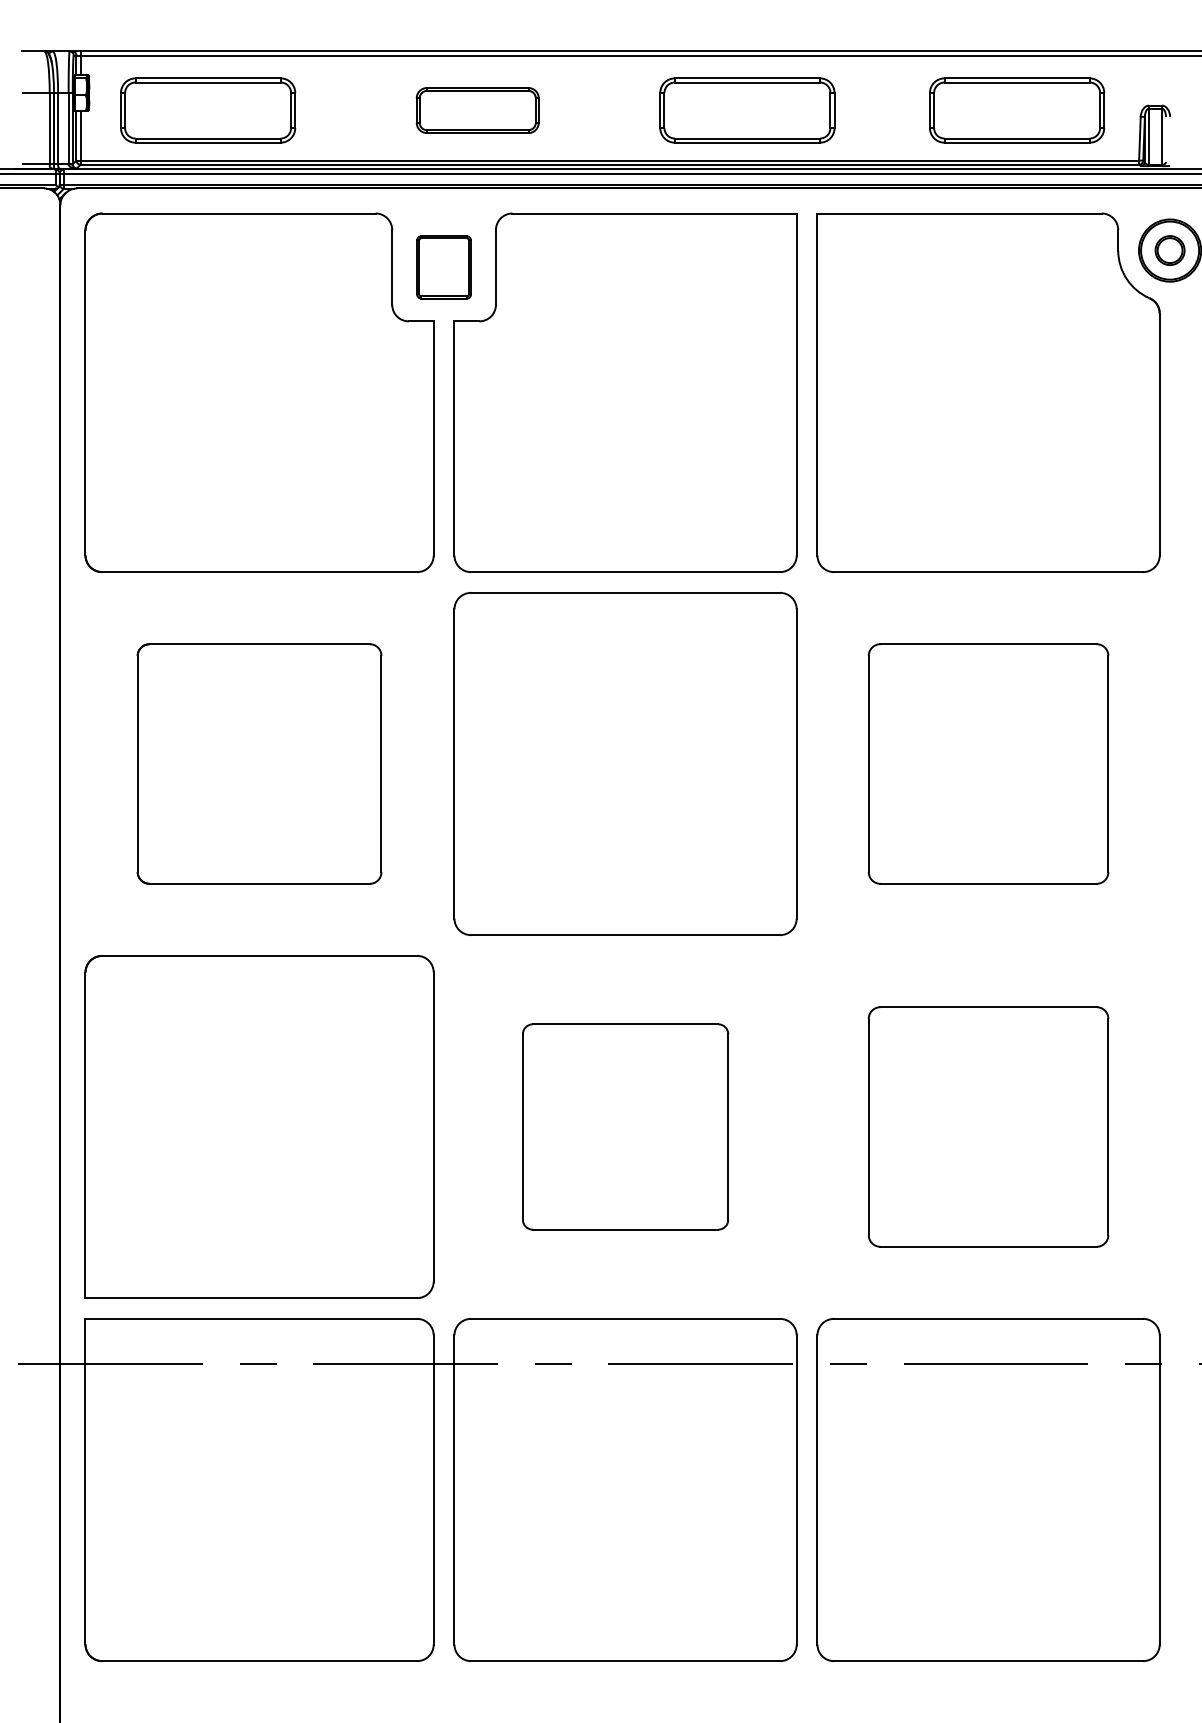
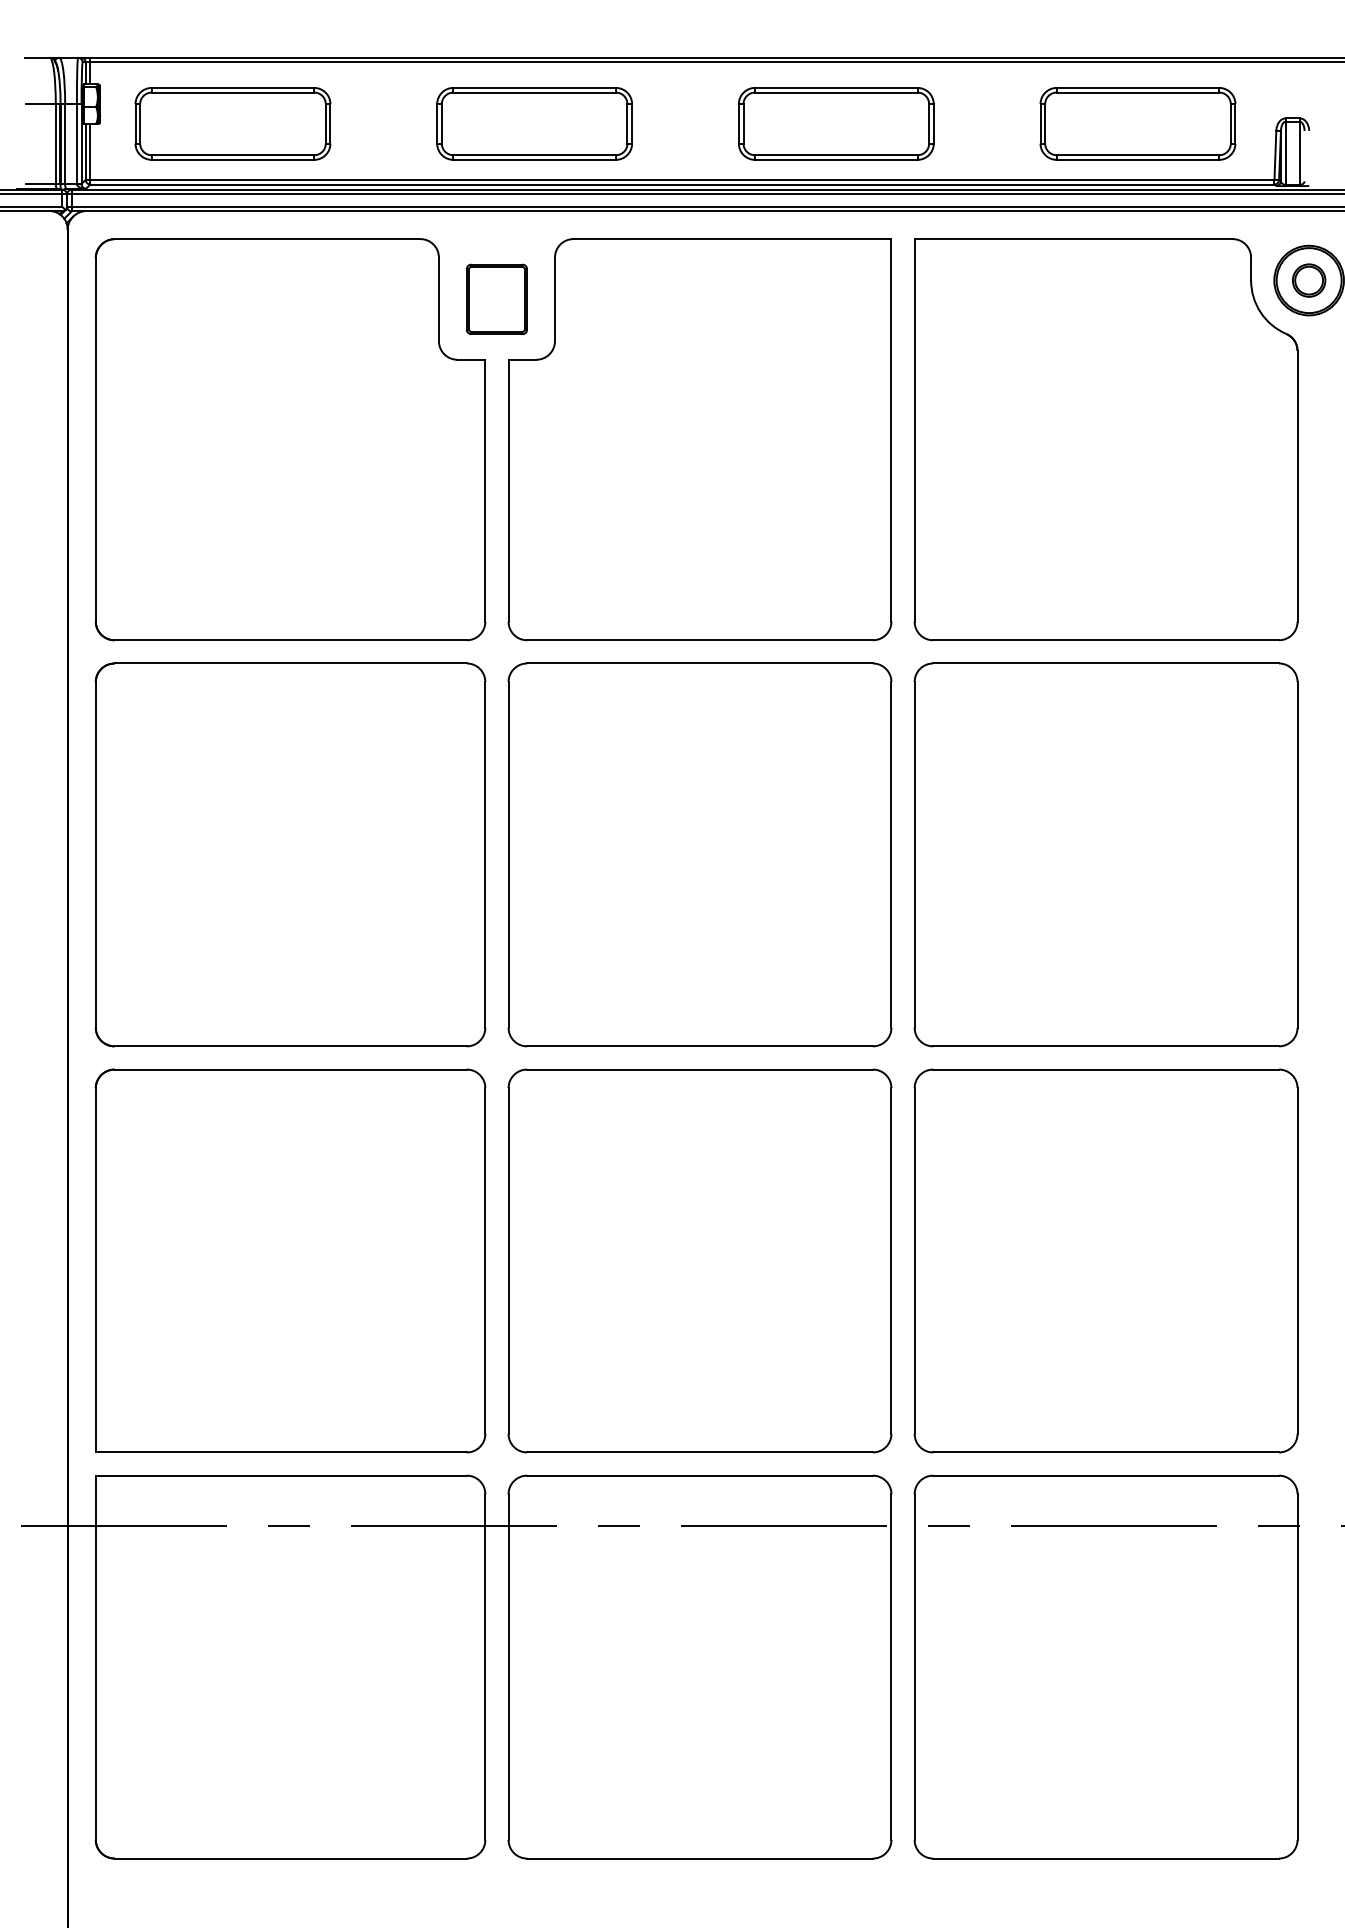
part: (477, 110) -> (534, 123), size x1.43
part: (259, 763) -> (290, 854), size x1.43
part: (988, 763) -> (1105, 854), size x1.43
part: (625, 1126) -> (699, 1260), size x1.67
part: (988, 1126) -> (1105, 1260), size x1.43

